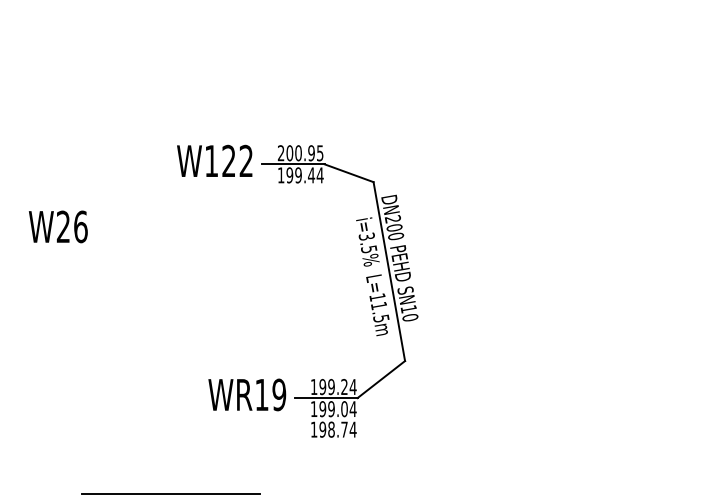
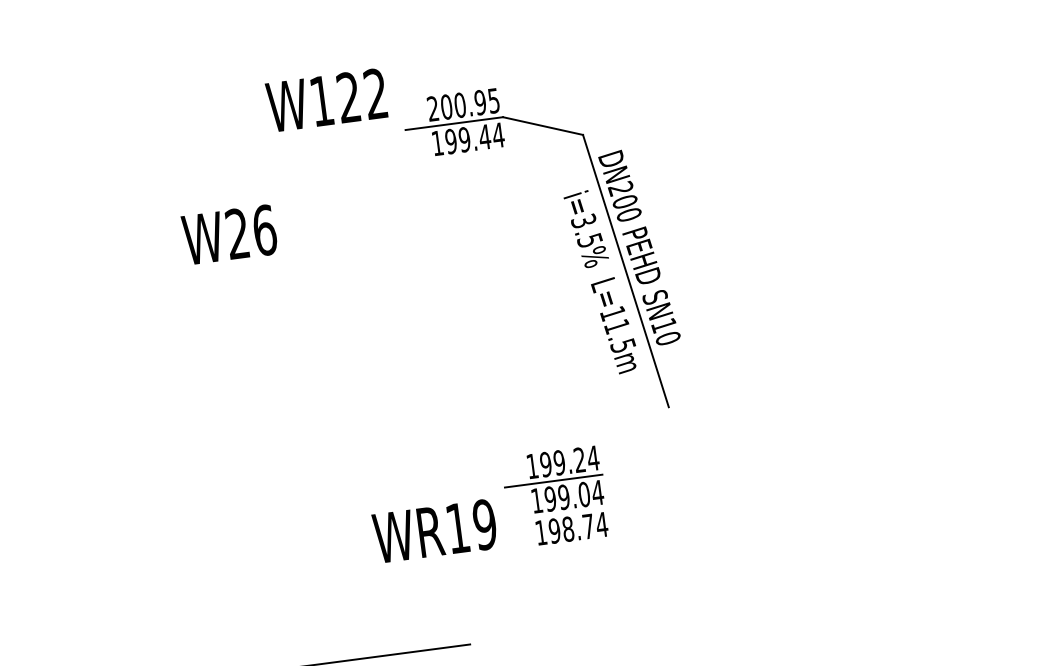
text: (214, 160) -> (326, 99), moved
text: (58, 226) -> (229, 234), moved
line: (381, 379) -> (635, 440), removed
text: (247, 394) -> (435, 530), moved

